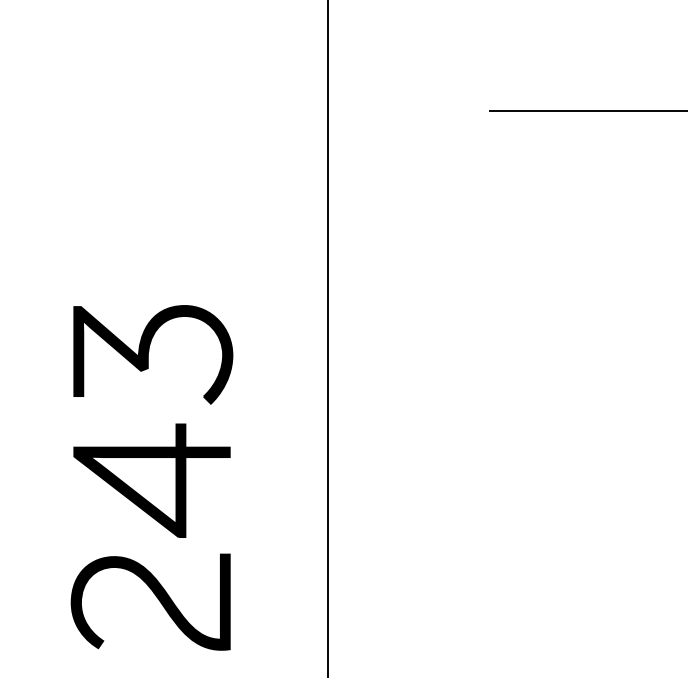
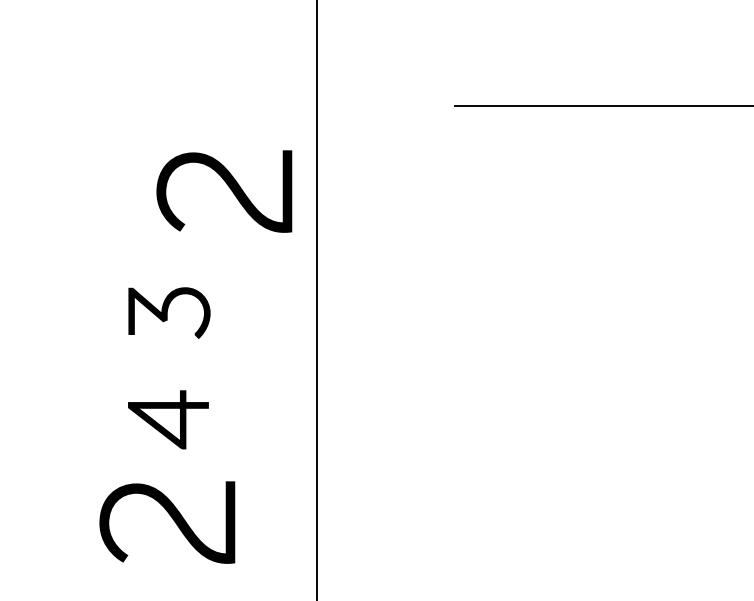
part: (218, 211) -> (224, 191), added
part: (153, 354) -> (169, 312), size x0.6
part: (152, 480) -> (168, 419), size x0.6

